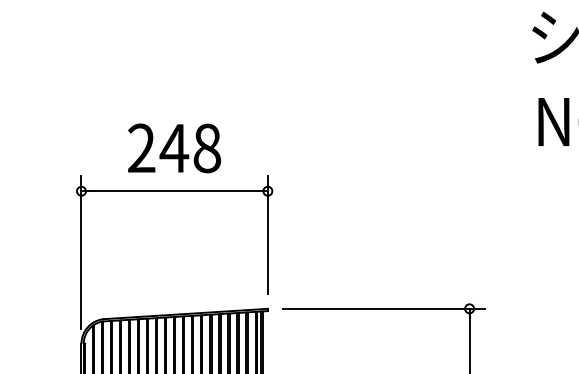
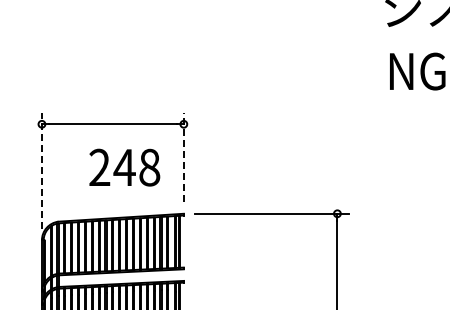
text: (174, 148) -> (124, 167), moved
line: (267, 234) -> (183, 157), solid -> dashed
line: (80, 251) -> (41, 170), solid -> dashed

